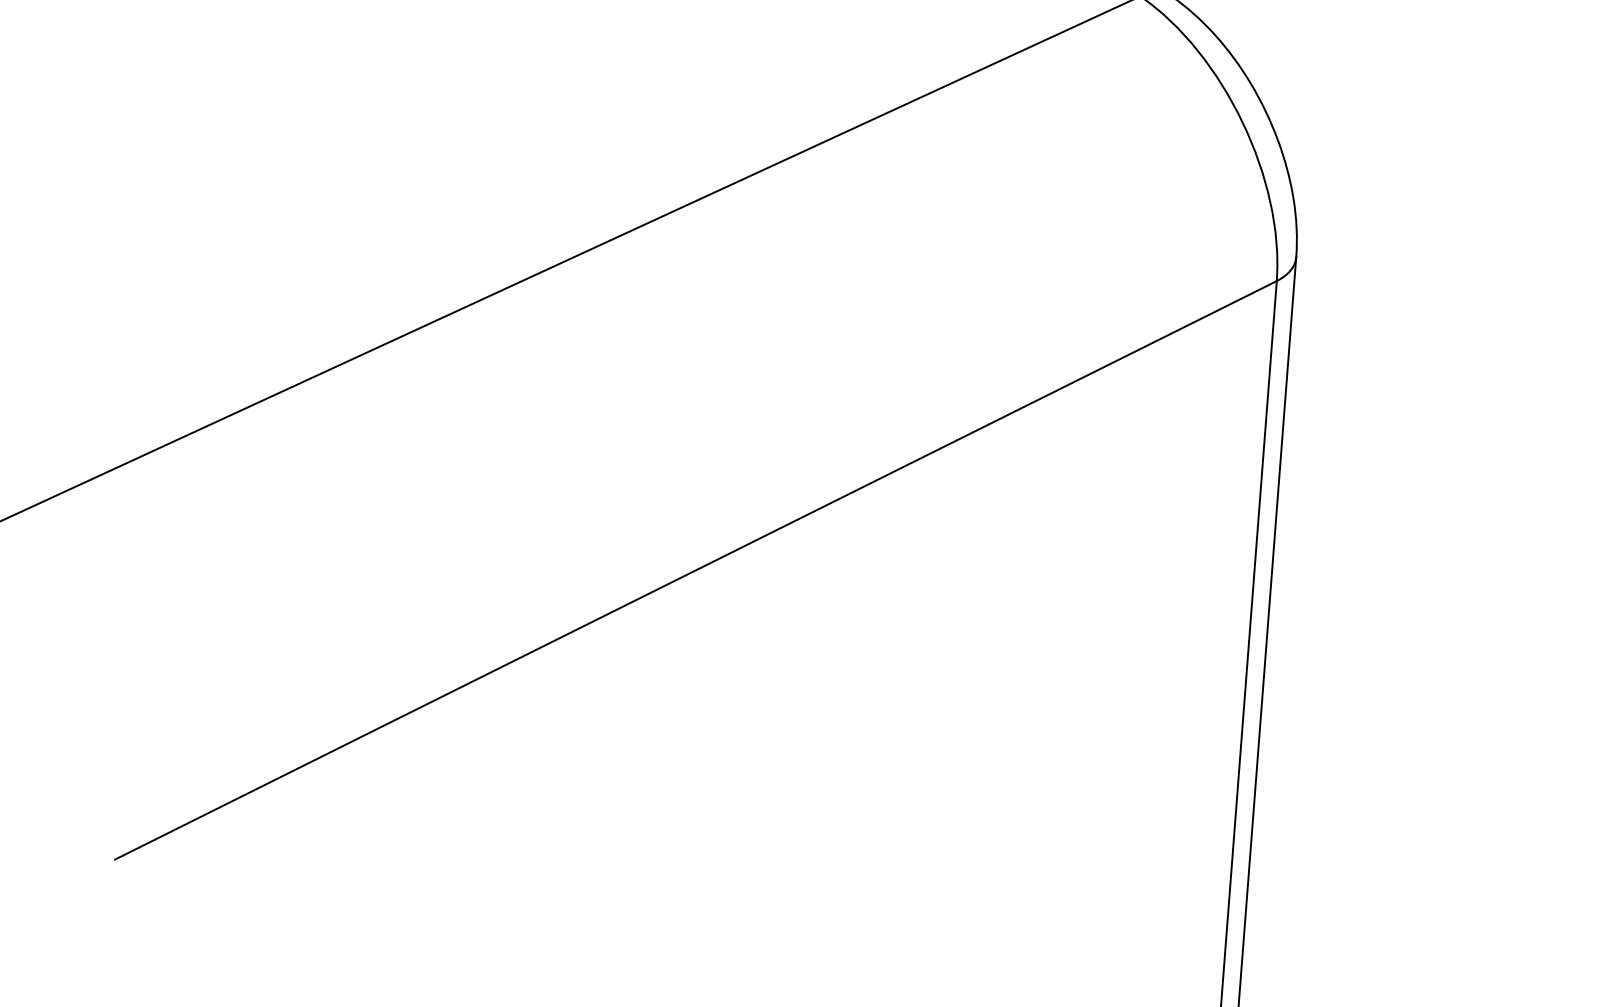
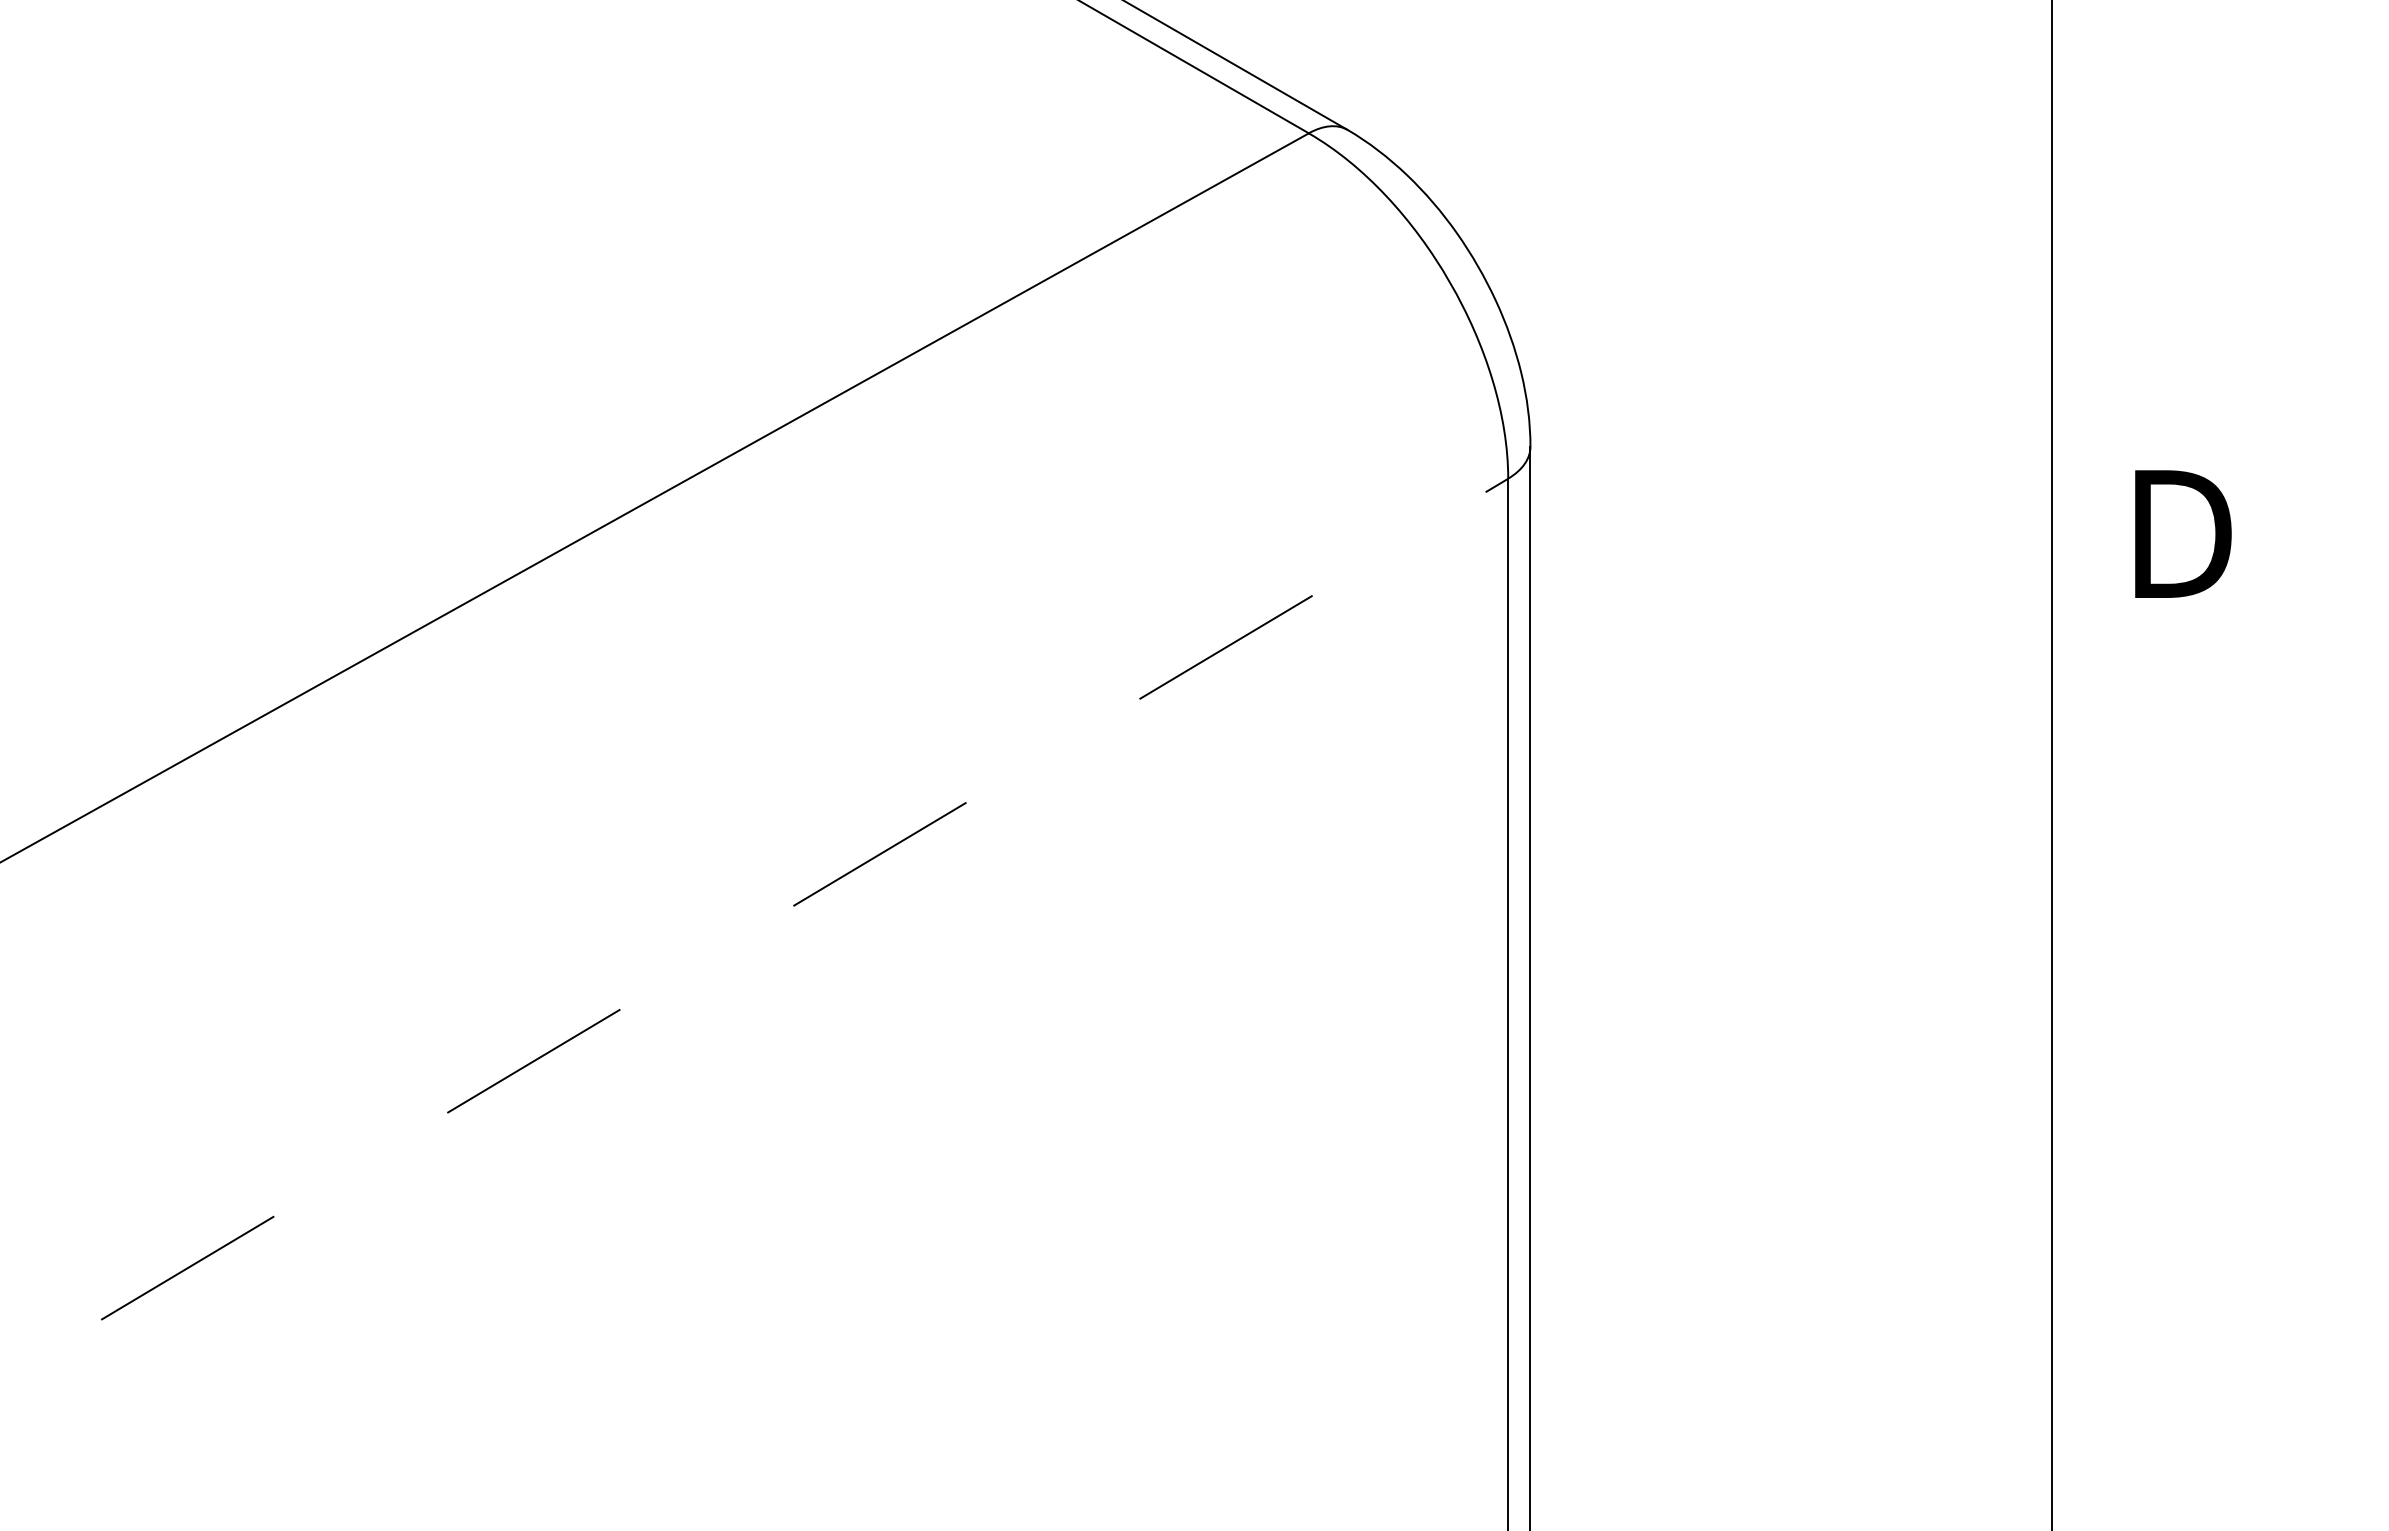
line: (695, 570) -> (804, 899), solid -> dashed

